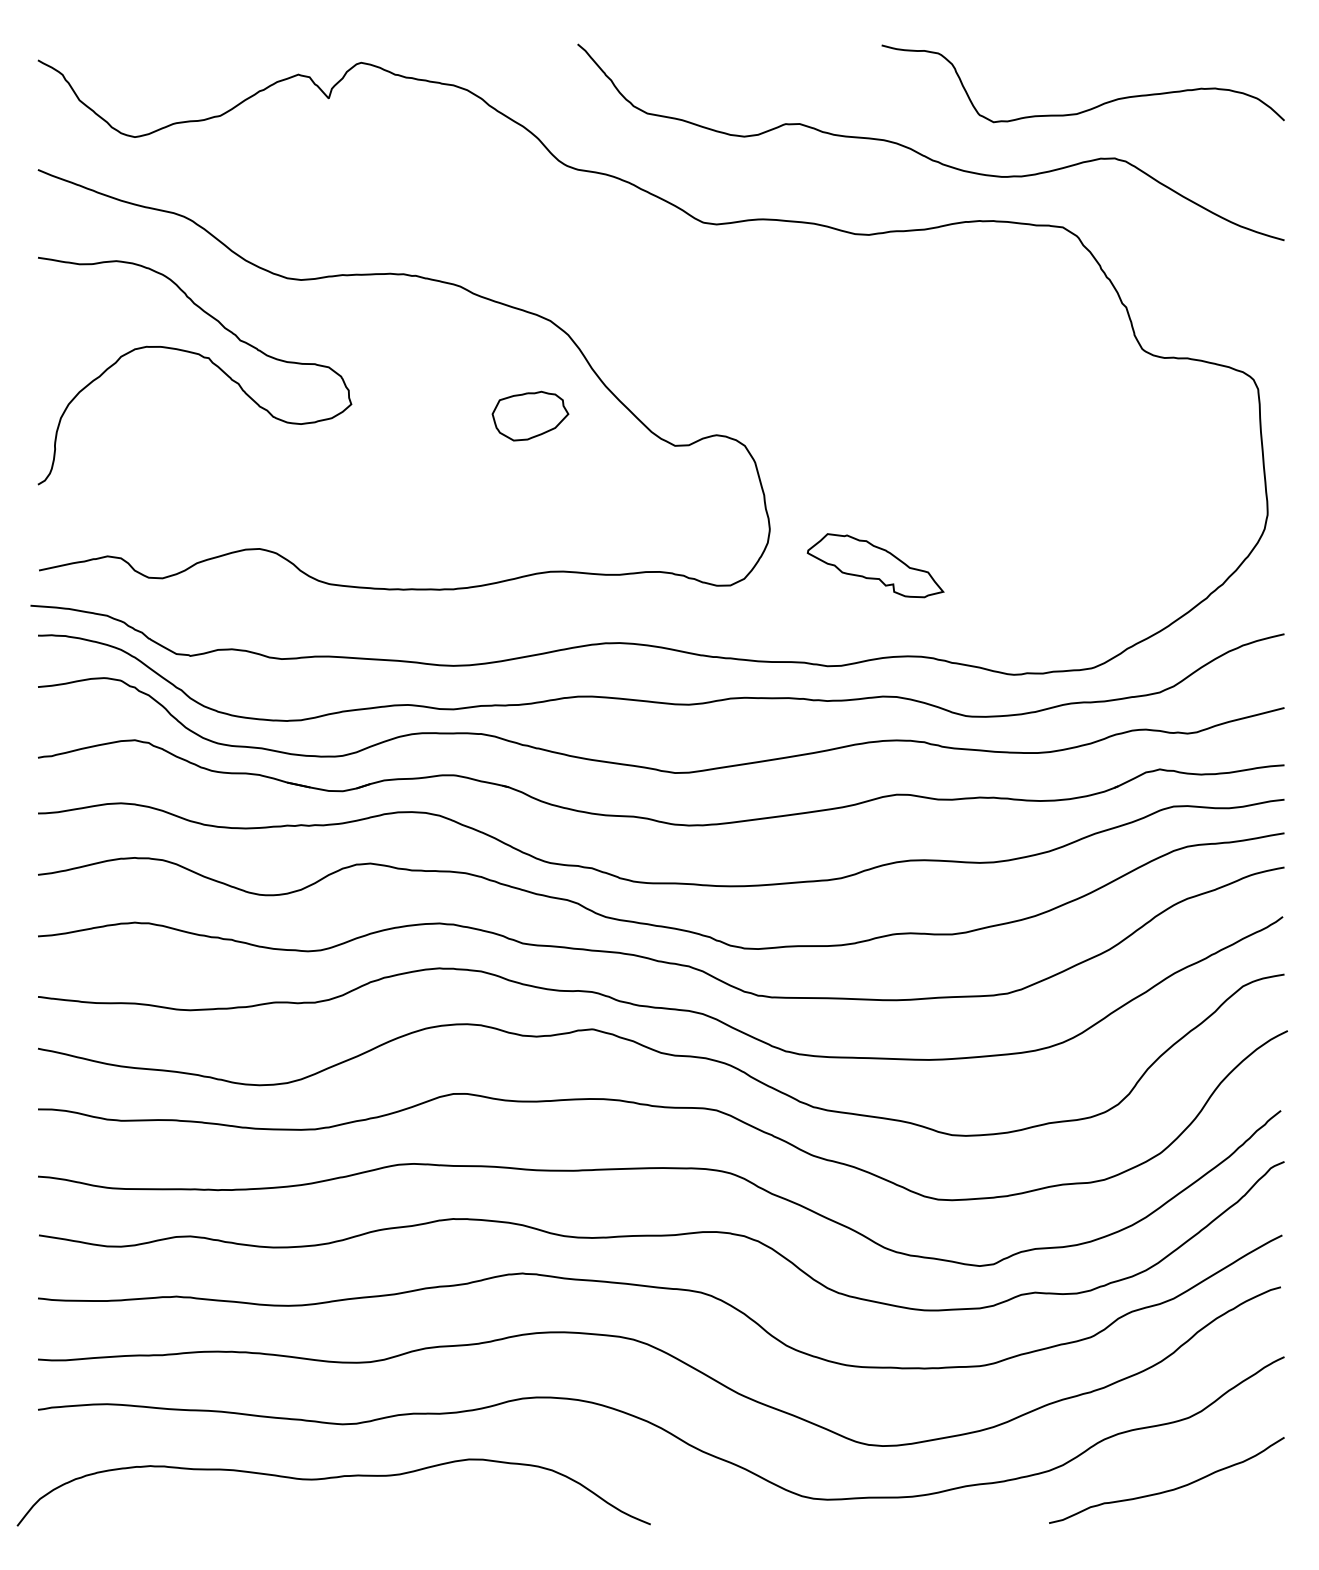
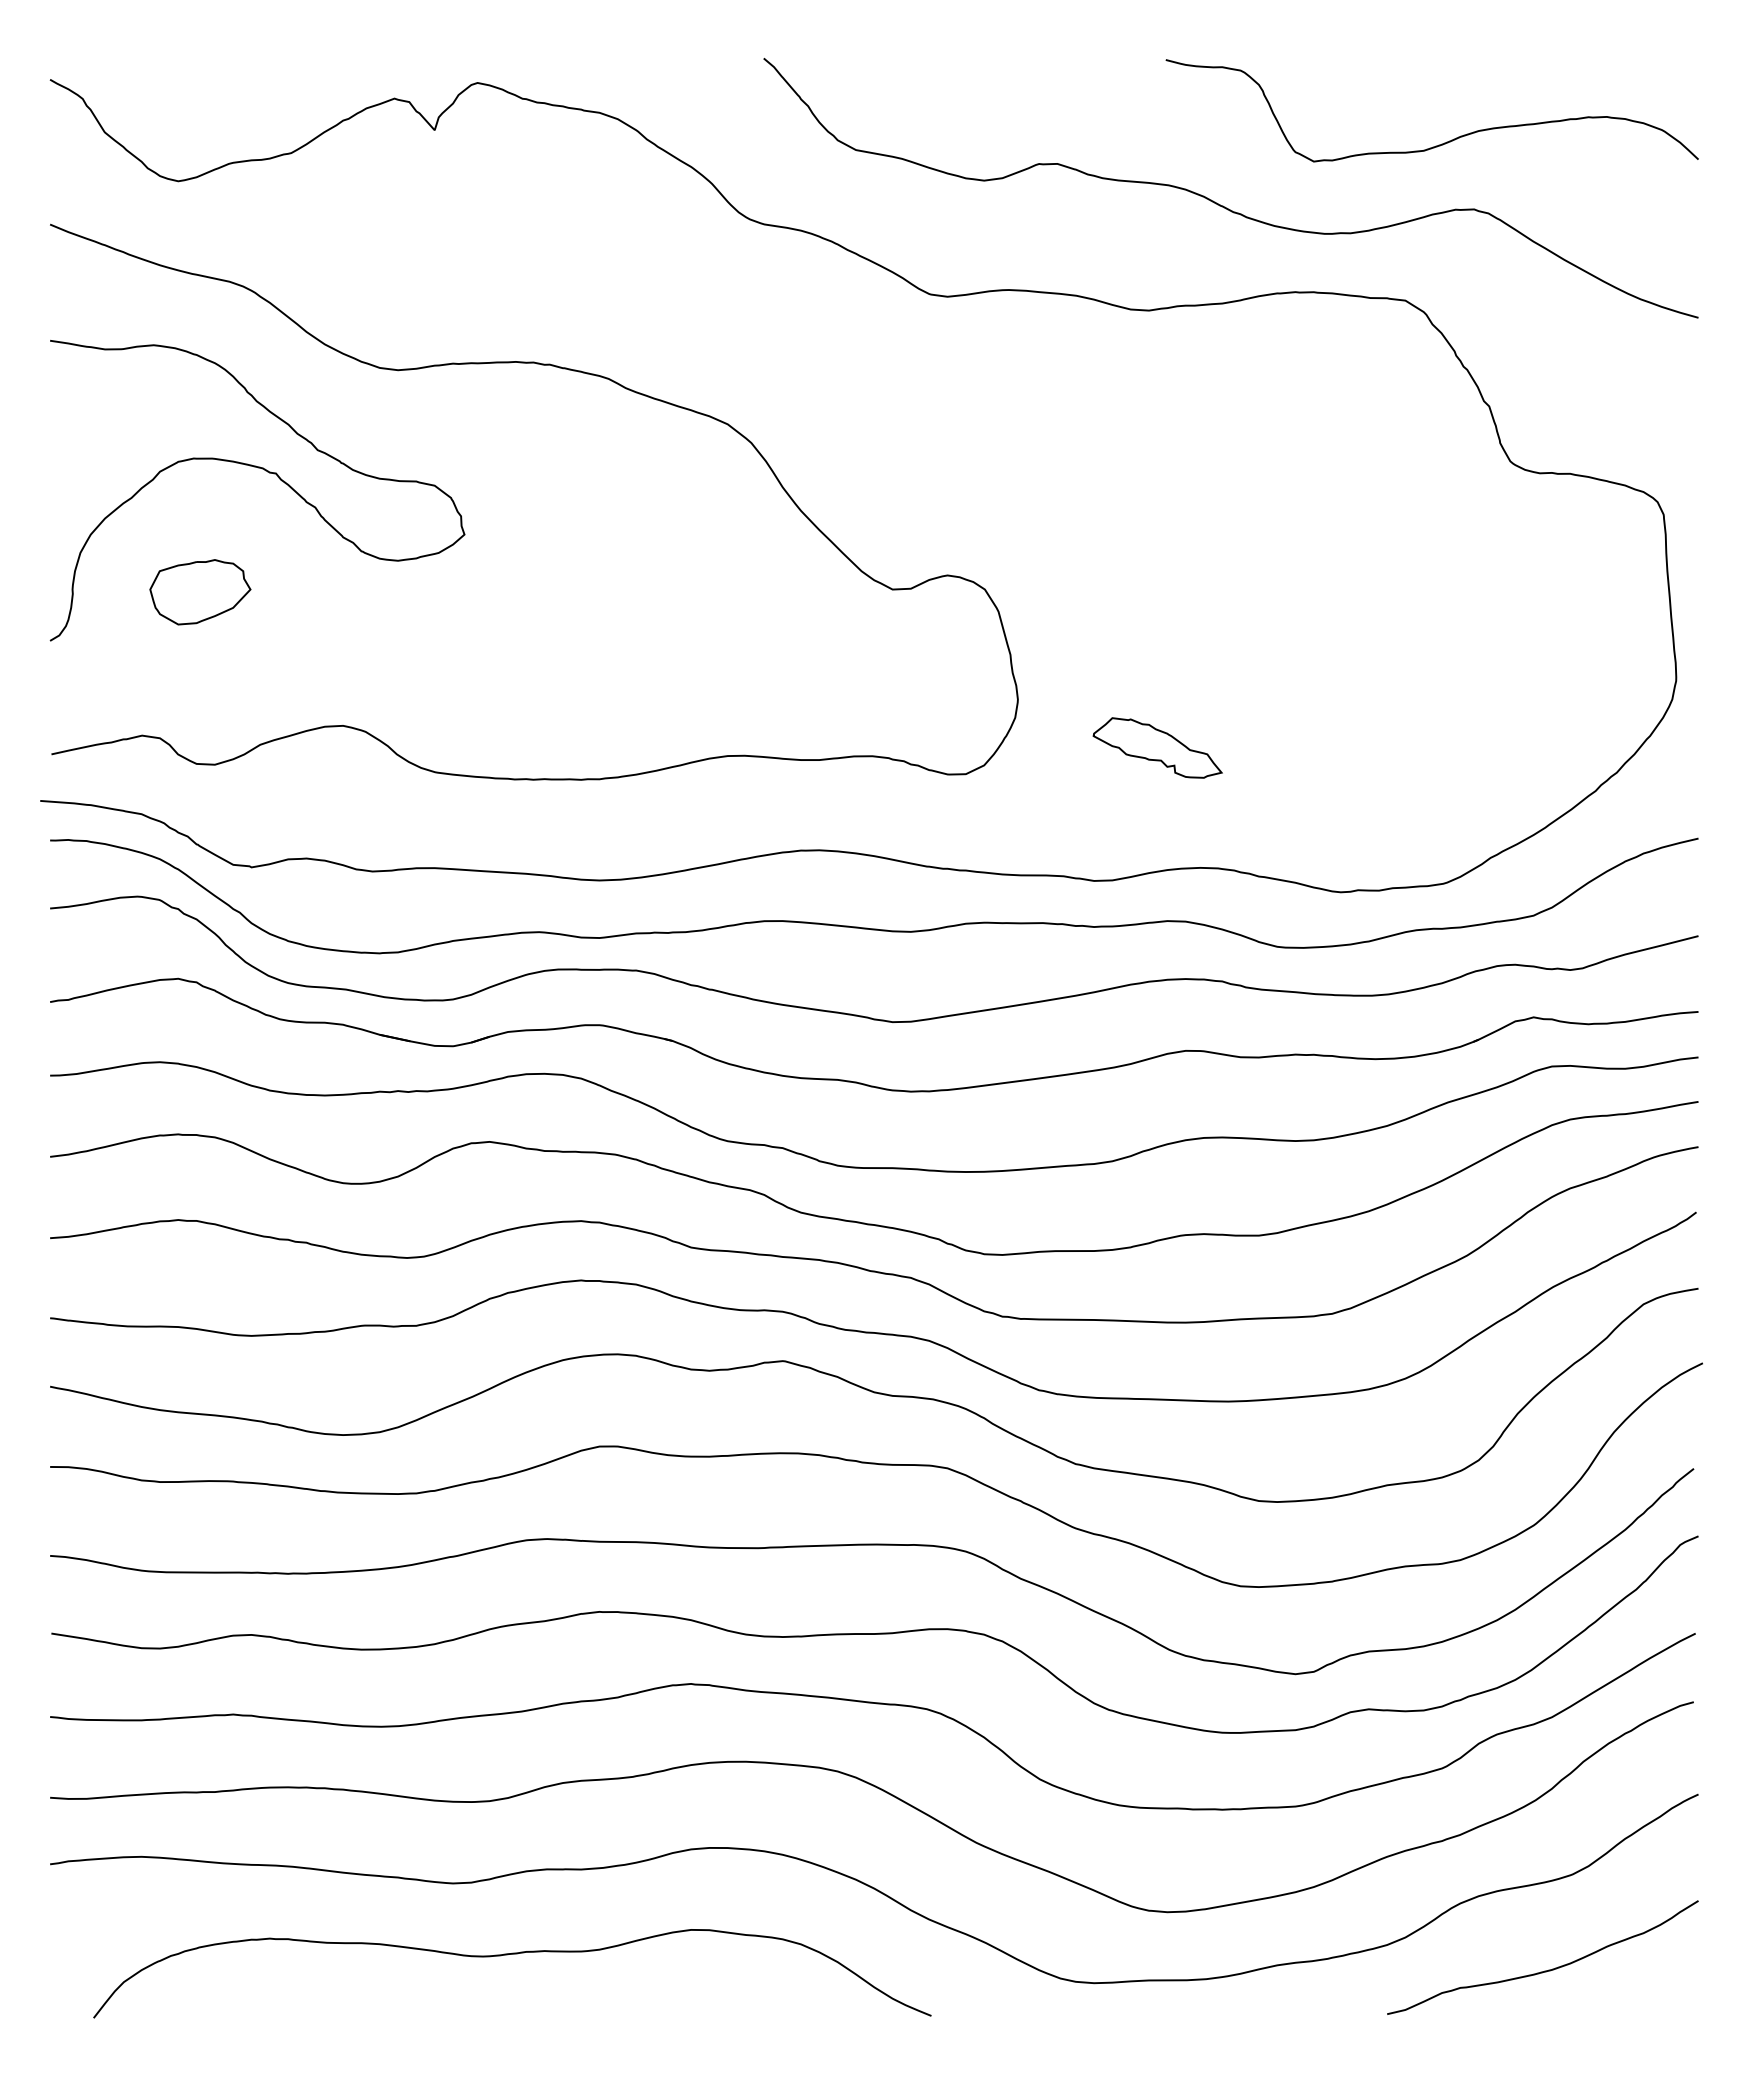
part: (530, 416) -> (200, 592), moved
part: (875, 565) -> (1157, 747), size x0.71
curve: (330, 1478) -> (507, 1955), moved

